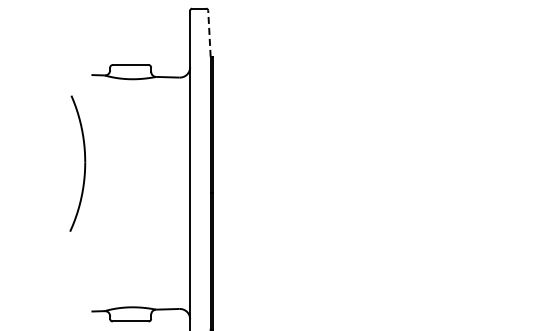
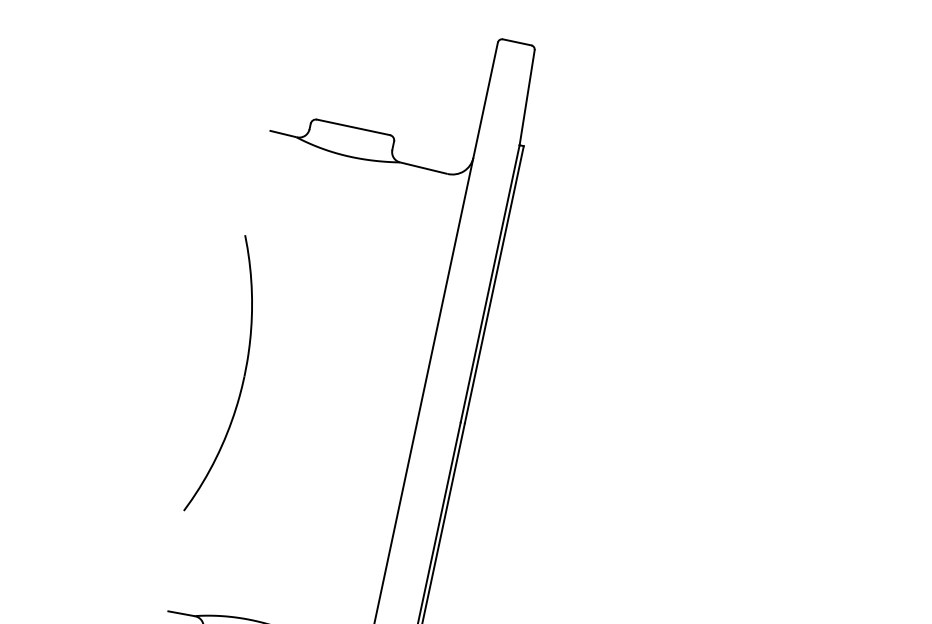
line: (209, 33) -> (527, 97), dashed -> solid
part: (84, 163) -> (242, 378), moved

